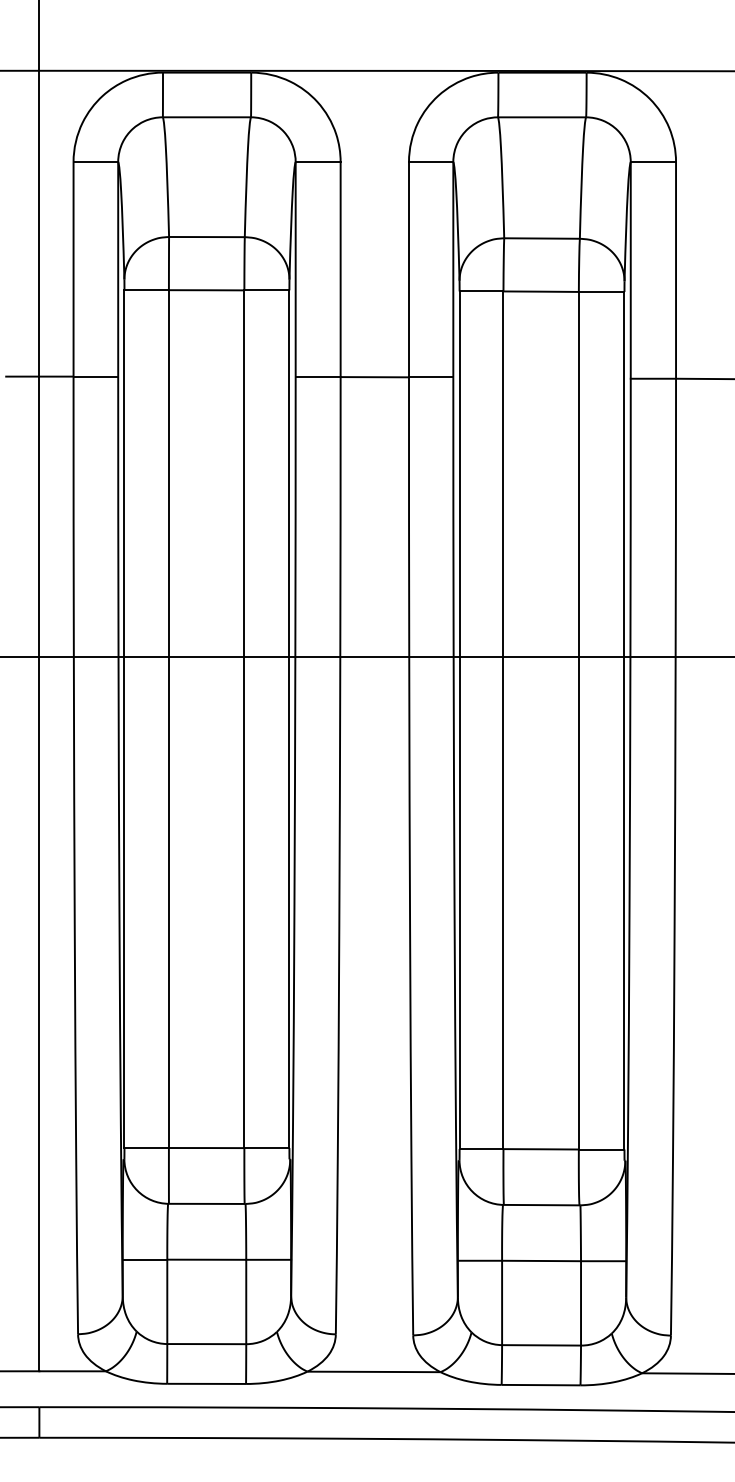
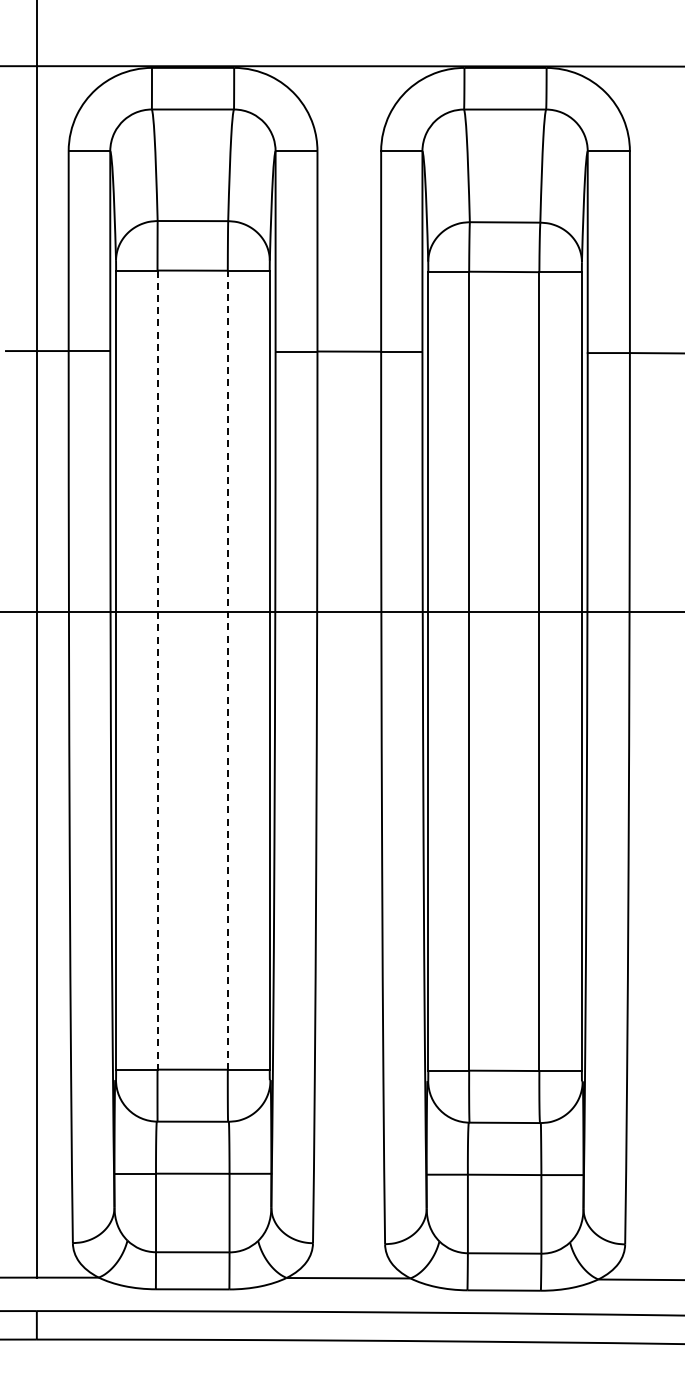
line: (168, 719) -> (157, 670), solid -> dashed
line: (244, 719) -> (227, 670), solid -> dashed

